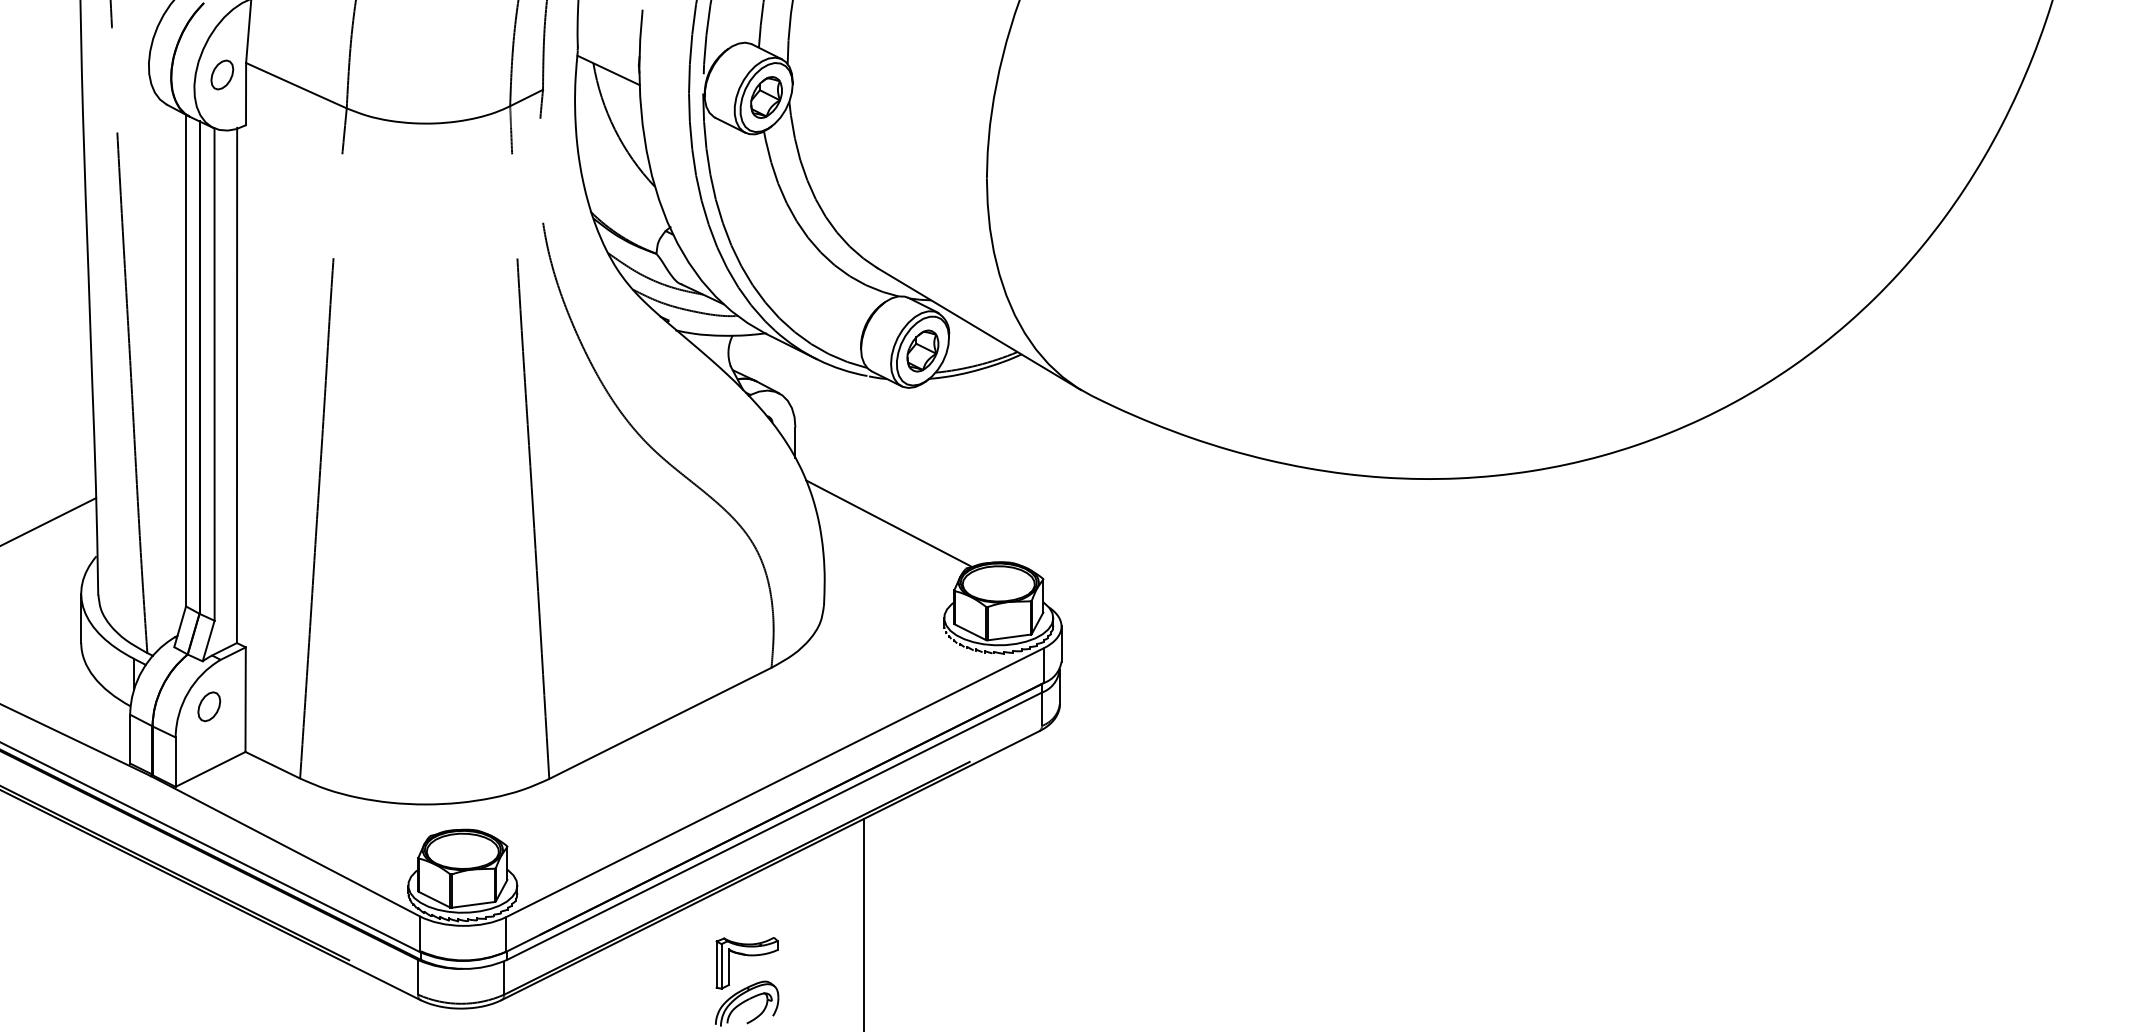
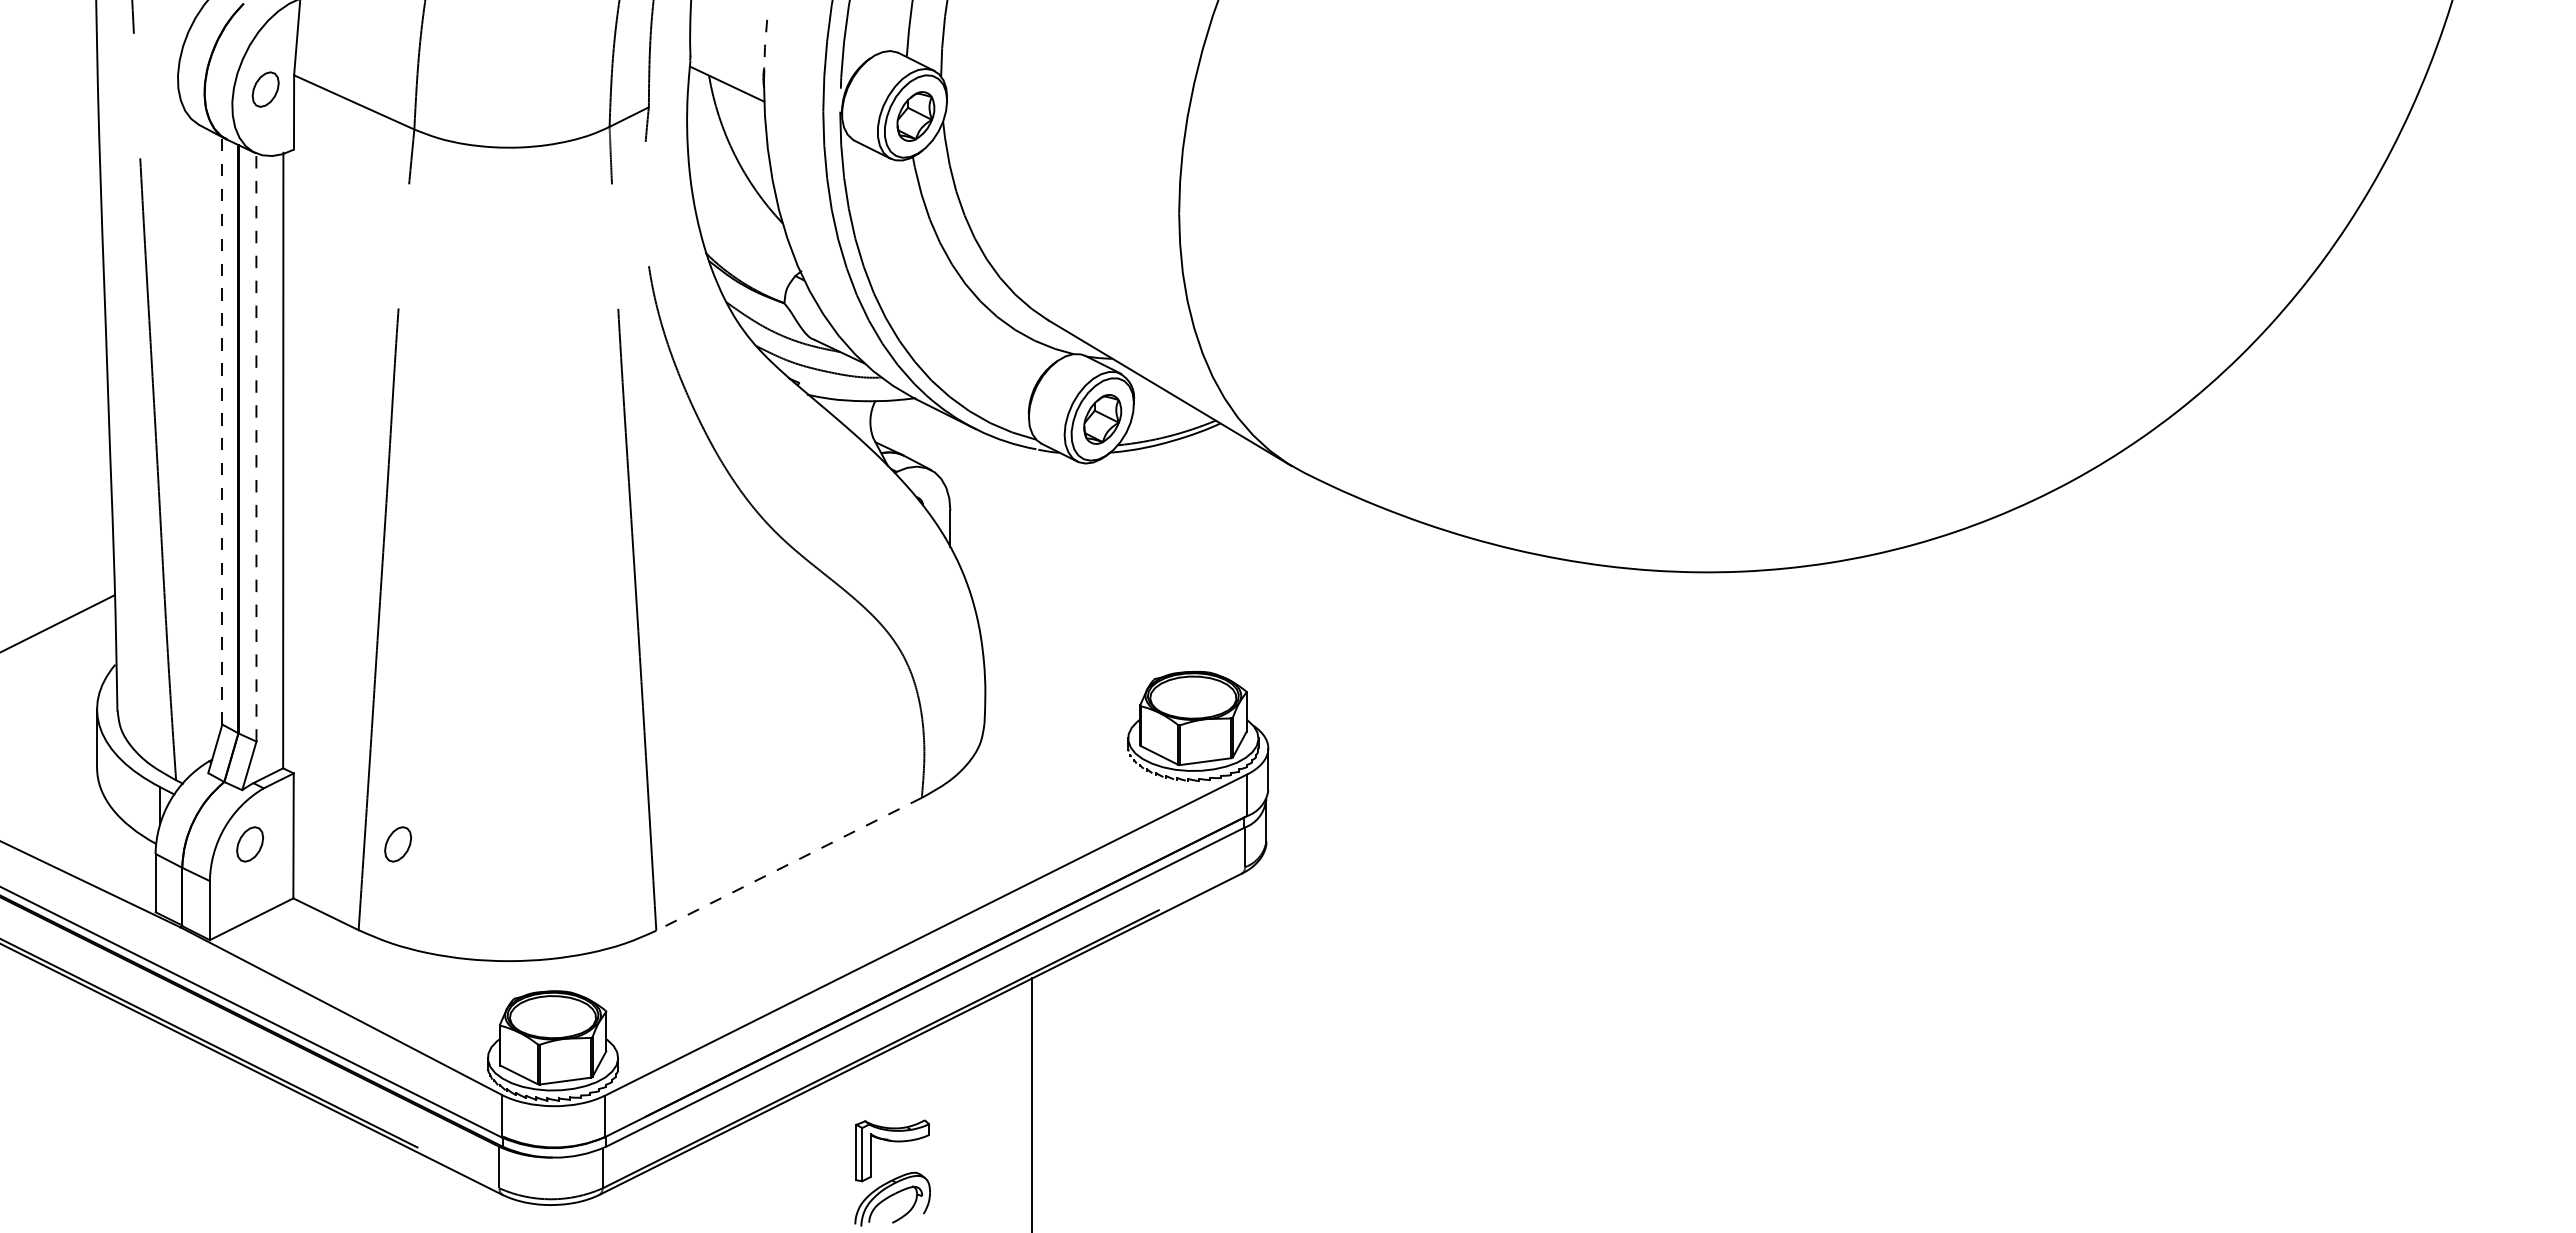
line: (639, 39) -> (764, 47), solid -> dashed
line: (186, 360) -> (222, 430), solid -> dashed
line: (214, 374) -> (256, 447), solid -> dashed
line: (889, 523) -> (1062, 625), removed
part: (333, 706) -> (398, 844), added
line: (659, 723) -> (788, 864), solid -> dashed

